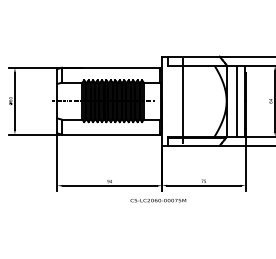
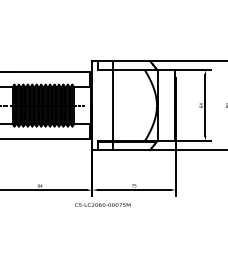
line: (236, 100) -> (166, 104), removed
text: (158, 200) -> (102, 204), moved

